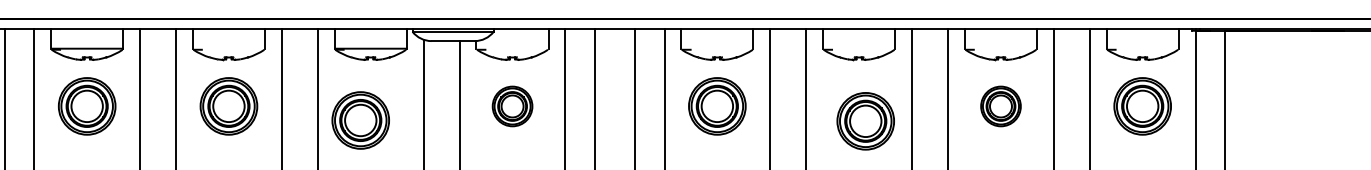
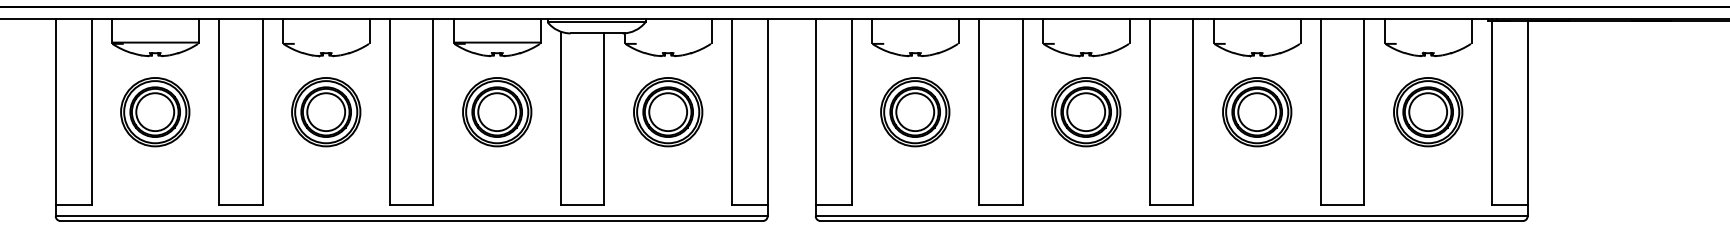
part: (512, 106) -> (668, 112), size x1.43
part: (1001, 106) -> (1257, 112), size x1.43
part: (361, 120) -> (497, 112), moved
part: (866, 121) -> (1086, 112), moved

